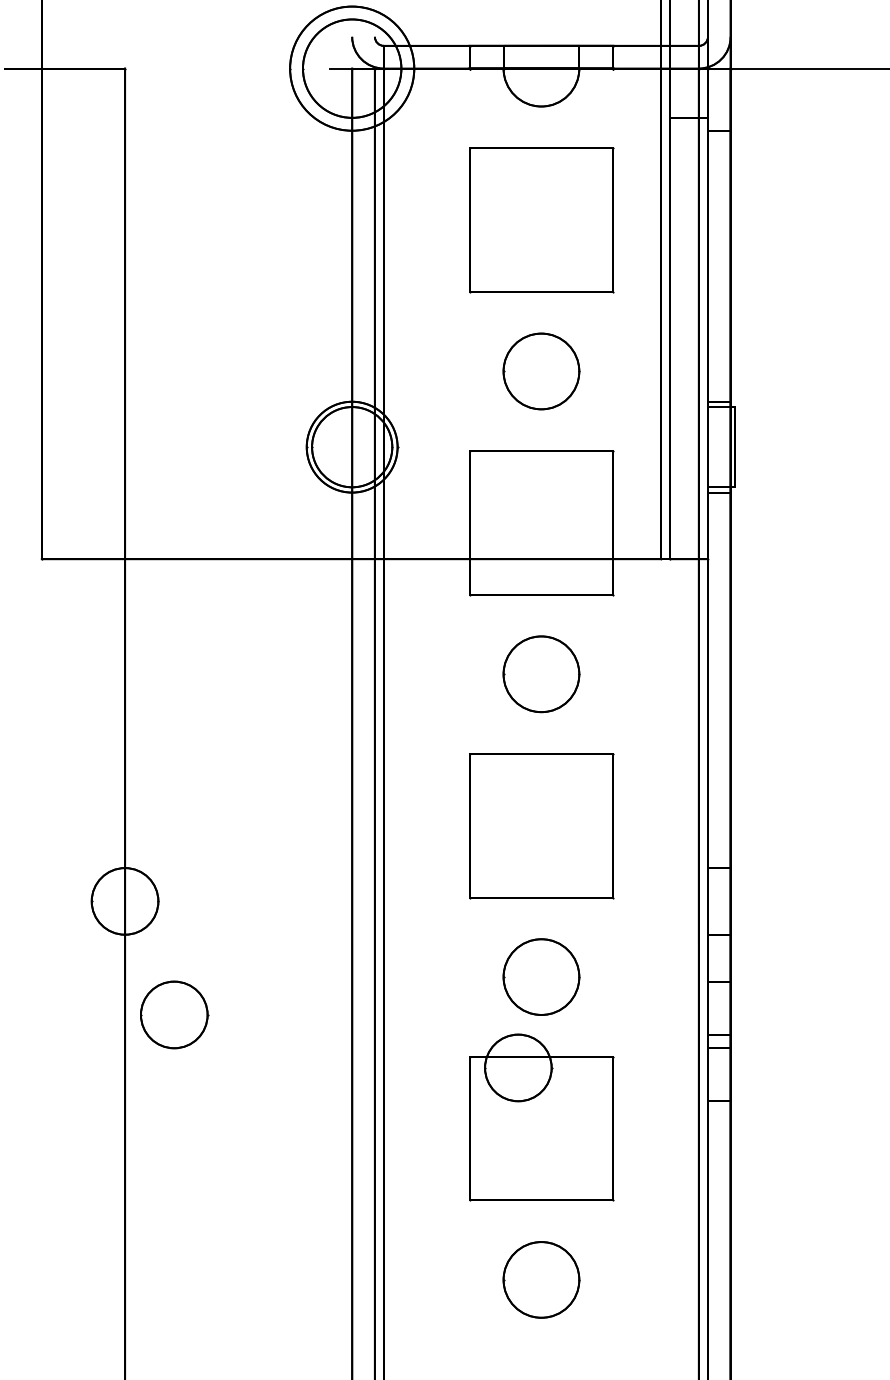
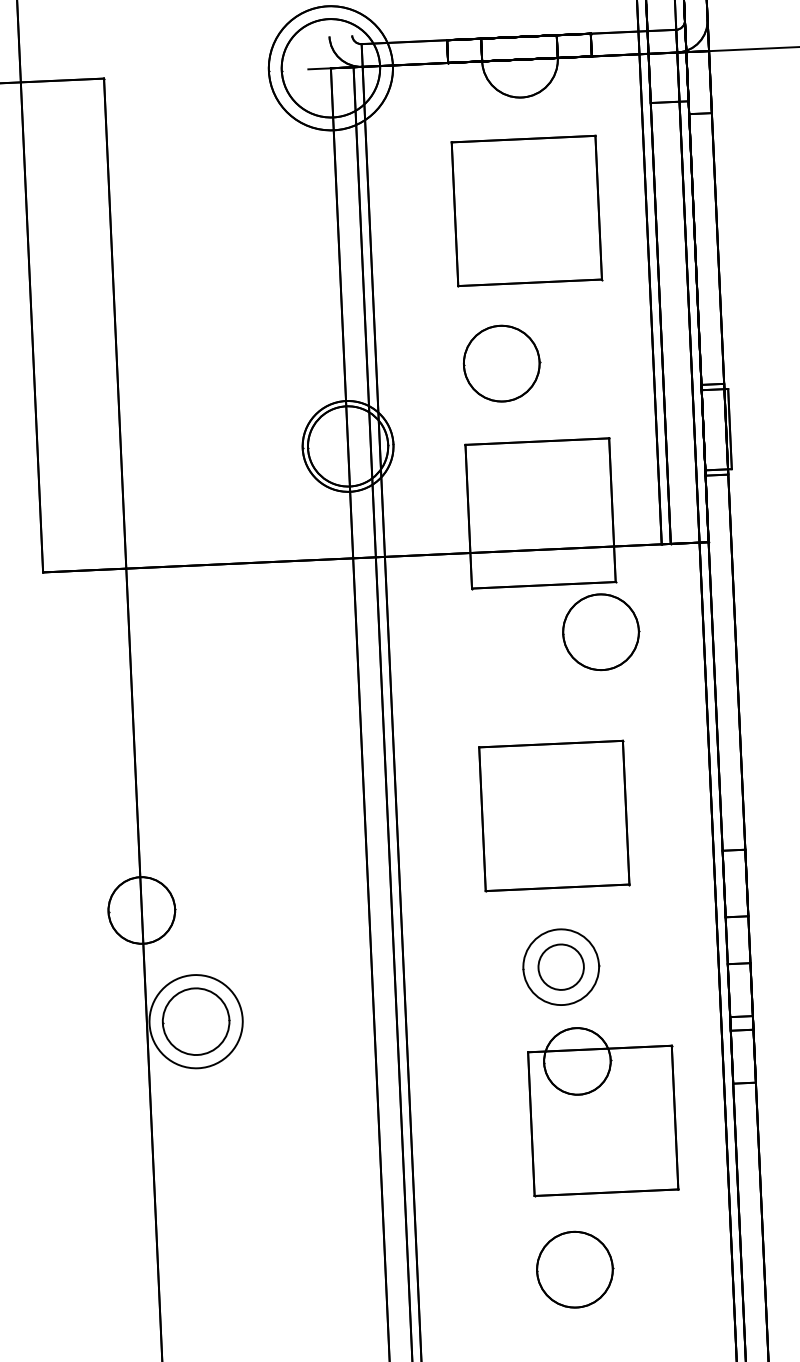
part: (541, 371) -> (501, 363), moved
part: (541, 674) -> (601, 632), moved
circle: (541, 976) -> (561, 966), size x0.6
circle: (173, 1014) -> (195, 1021), size x1.4
part: (541, 1117) -> (602, 1109), moved

